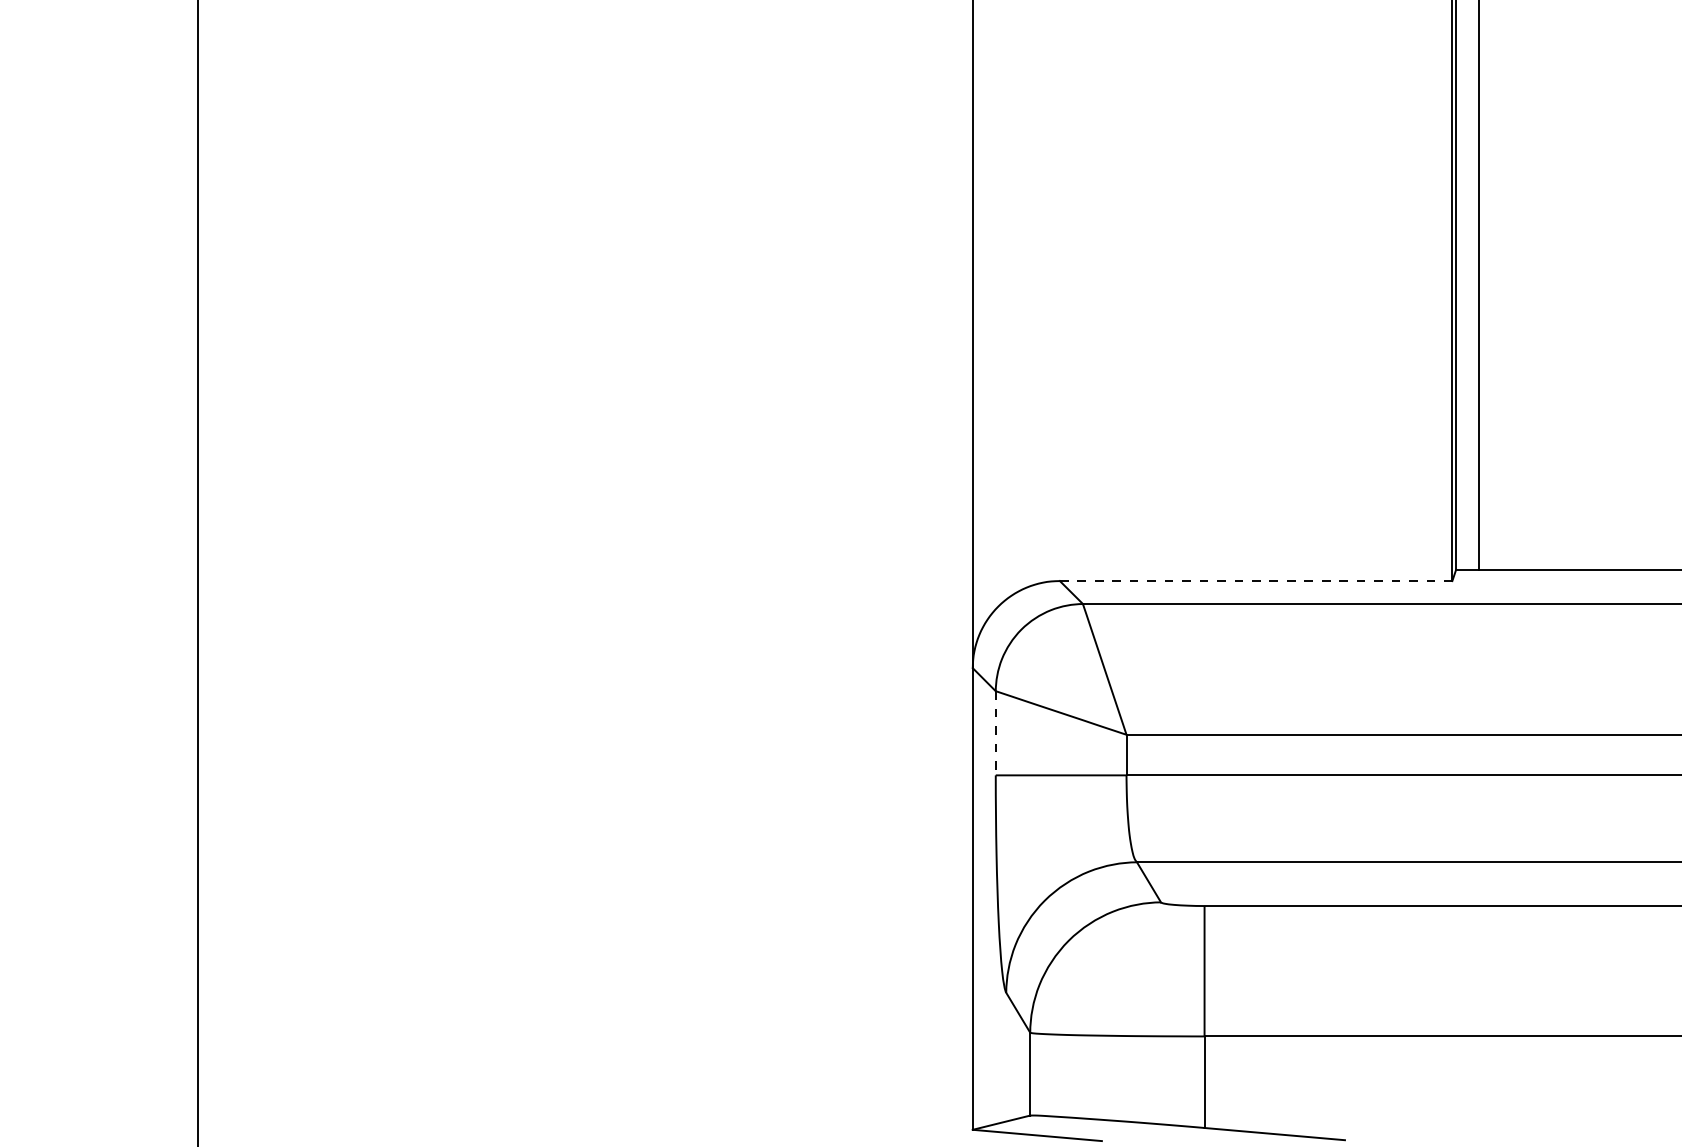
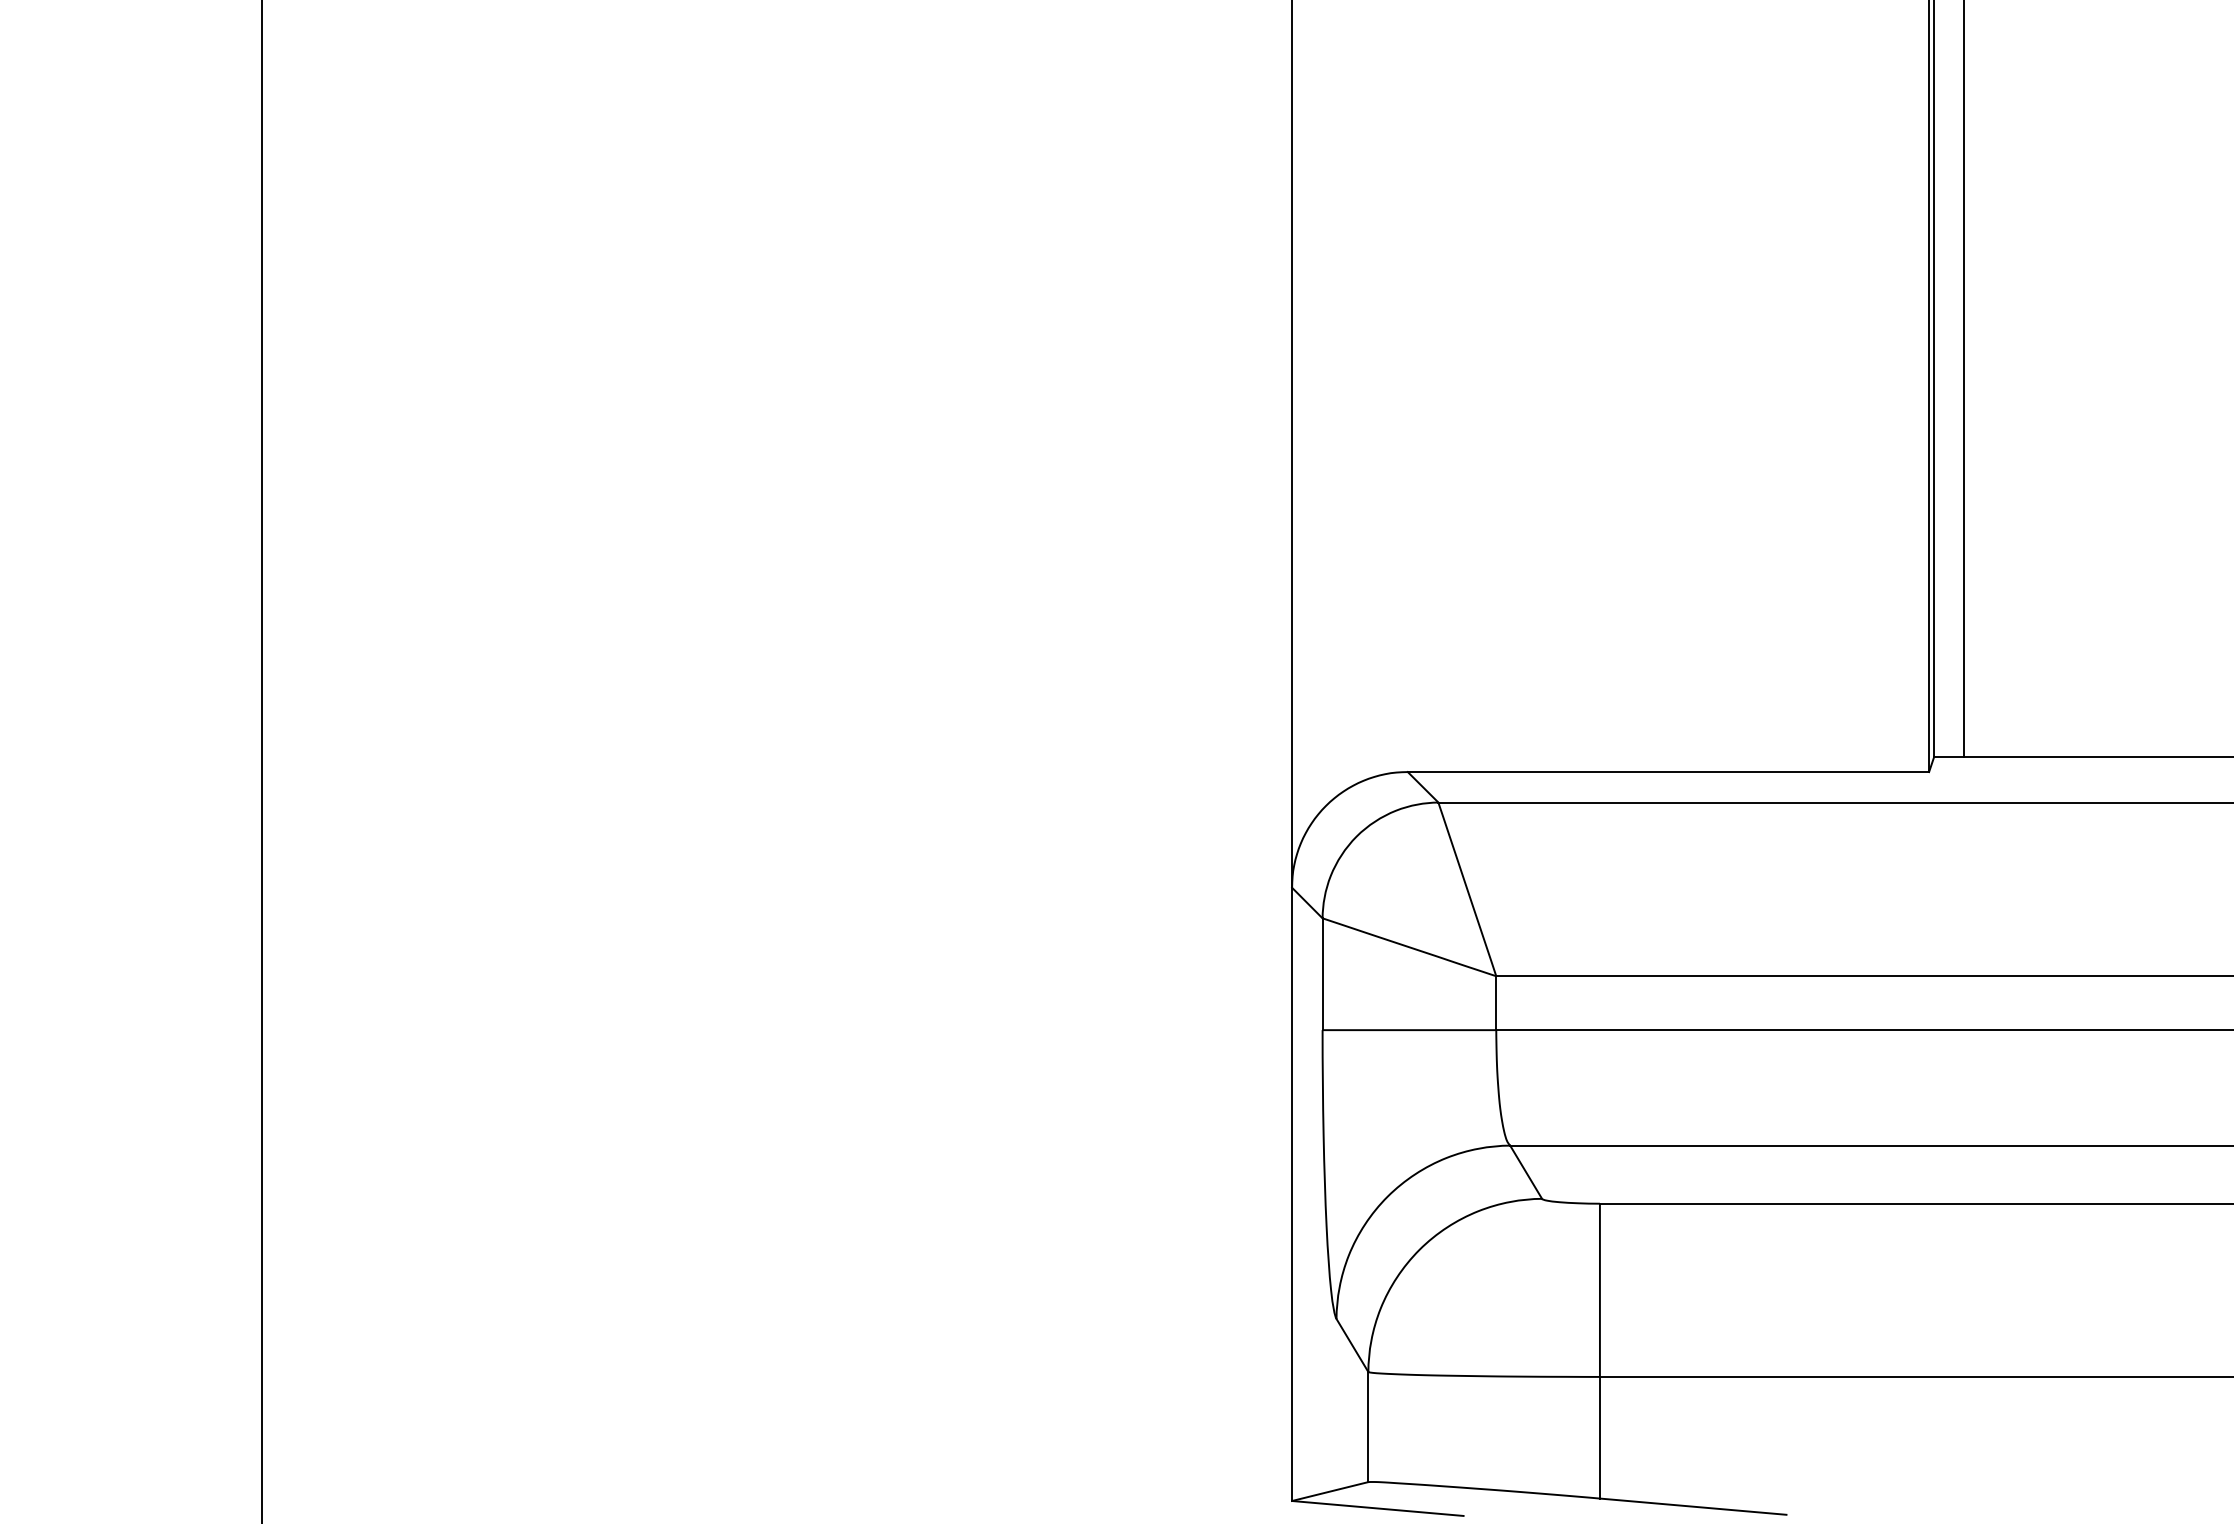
line: (1256, 581) -> (1668, 772), dashed -> solid
line: (995, 733) -> (1322, 974), dashed -> solid

